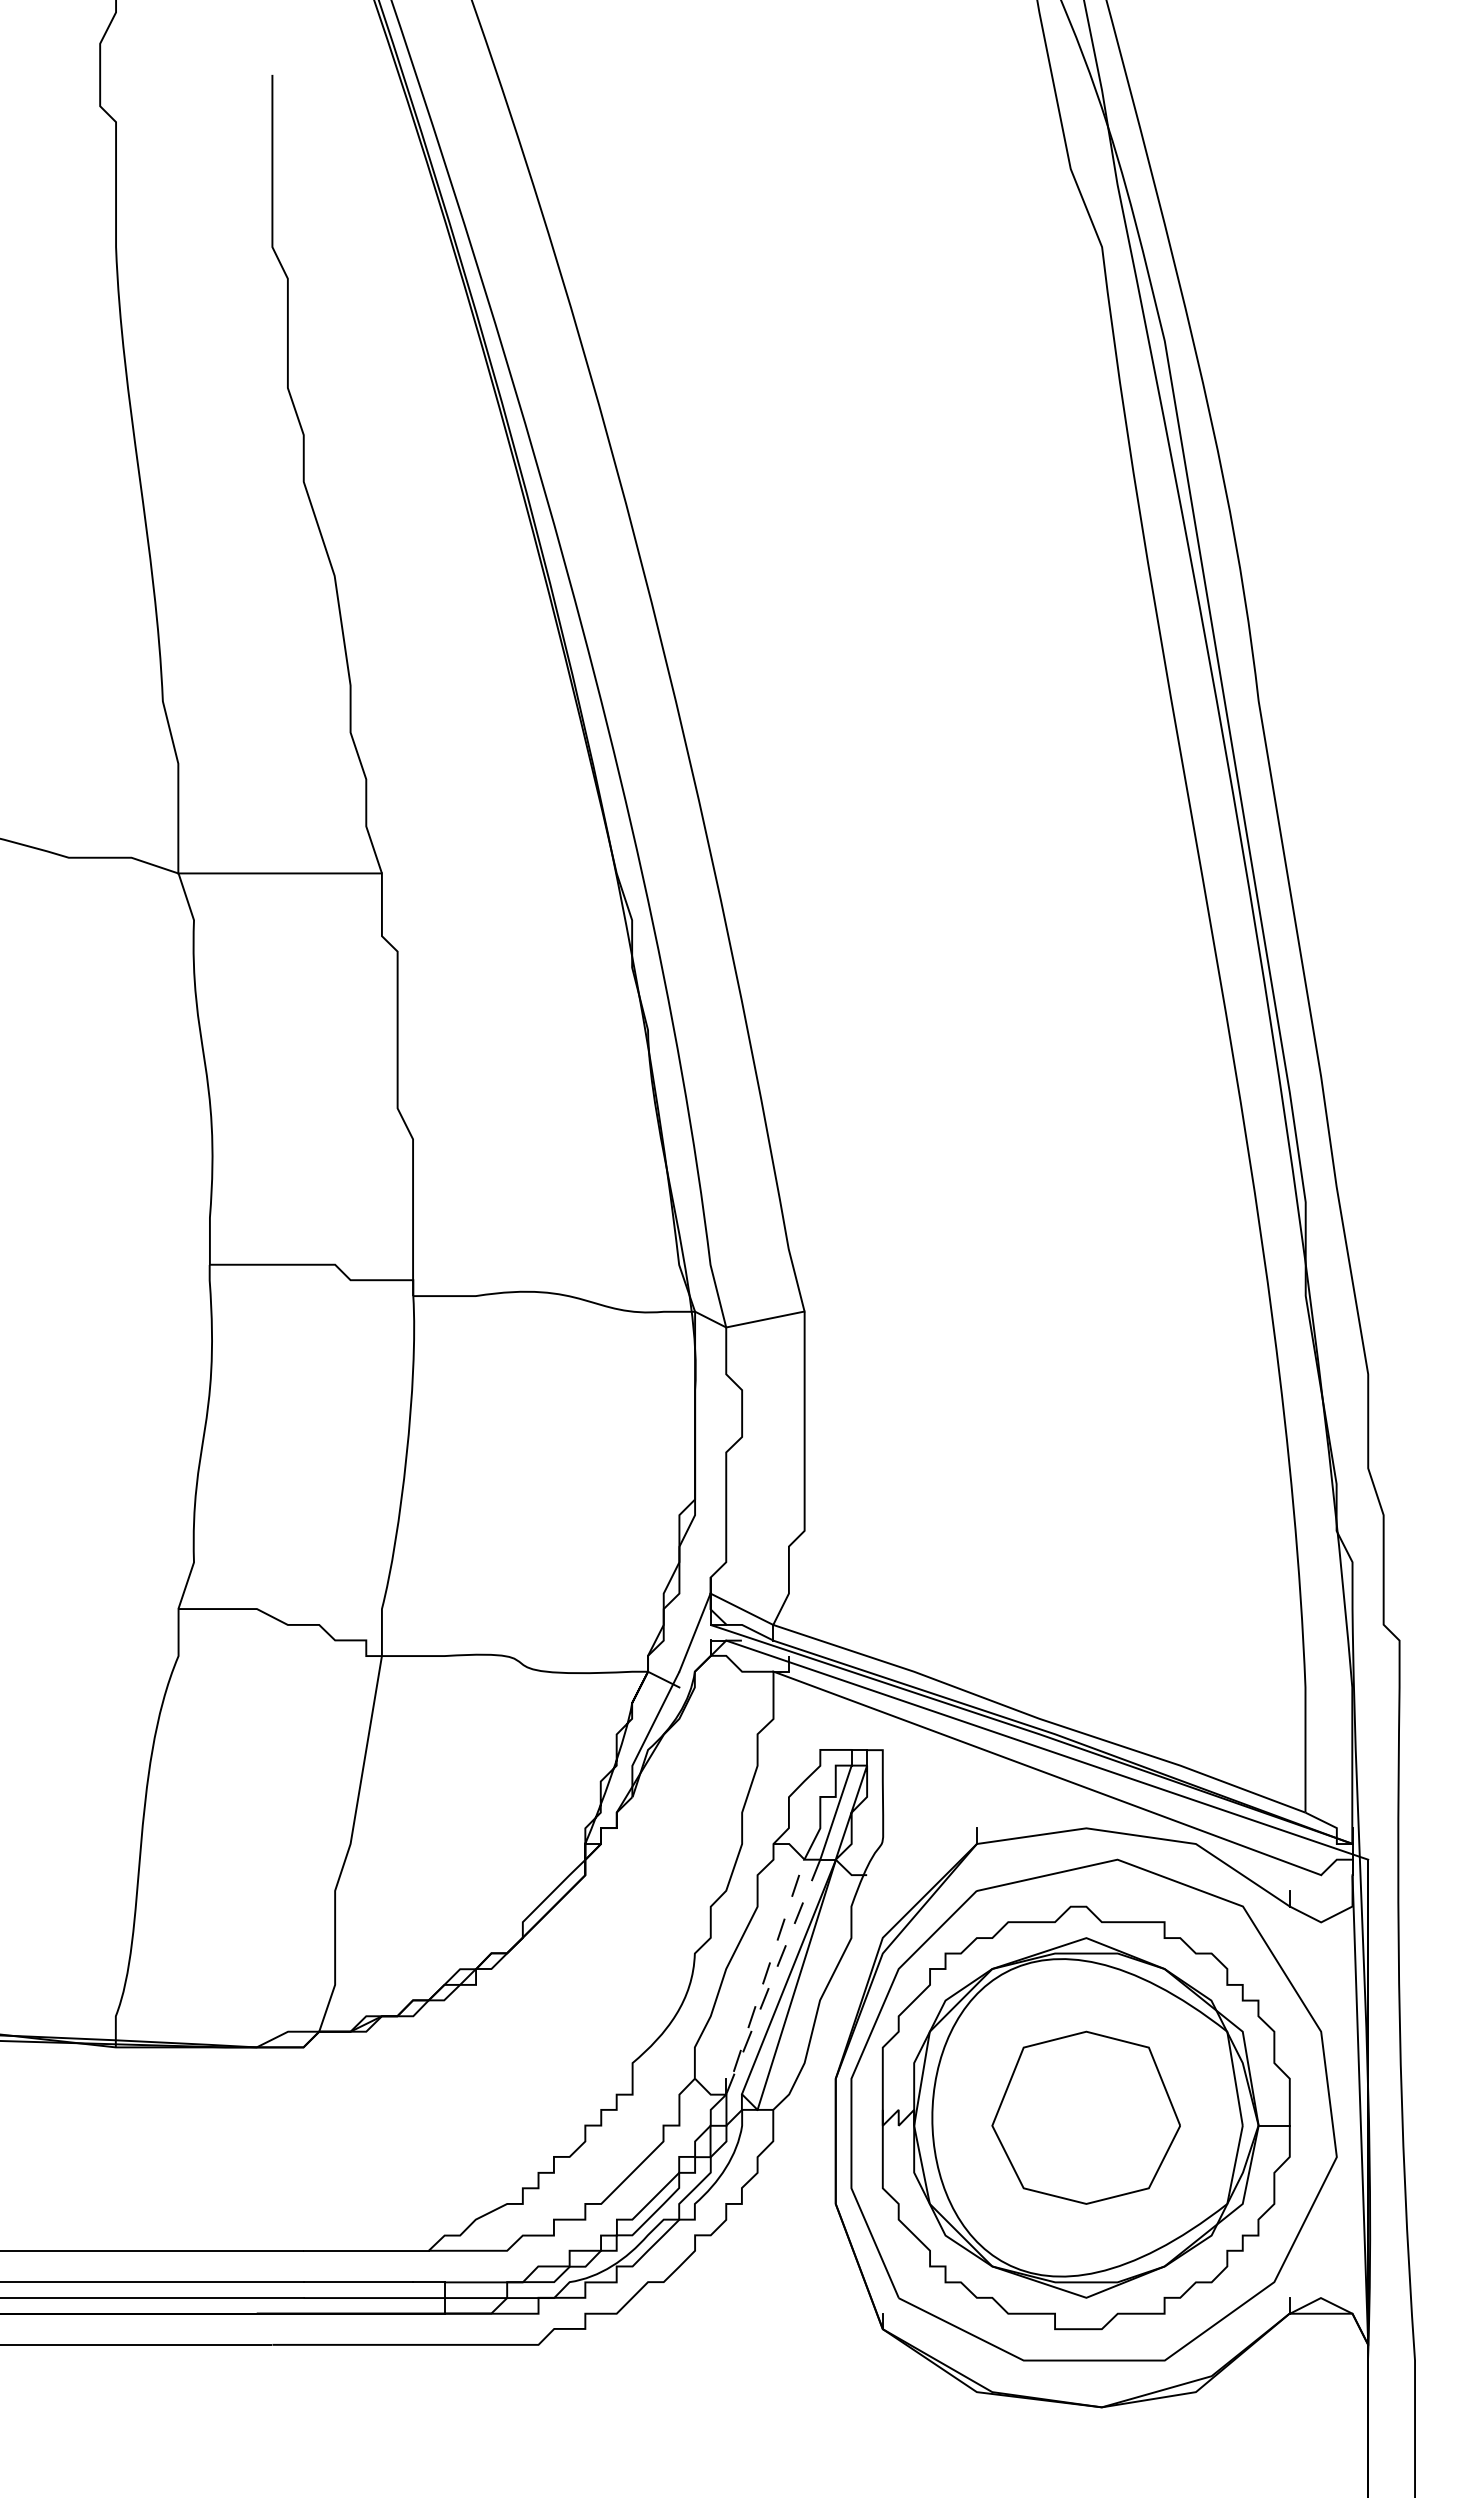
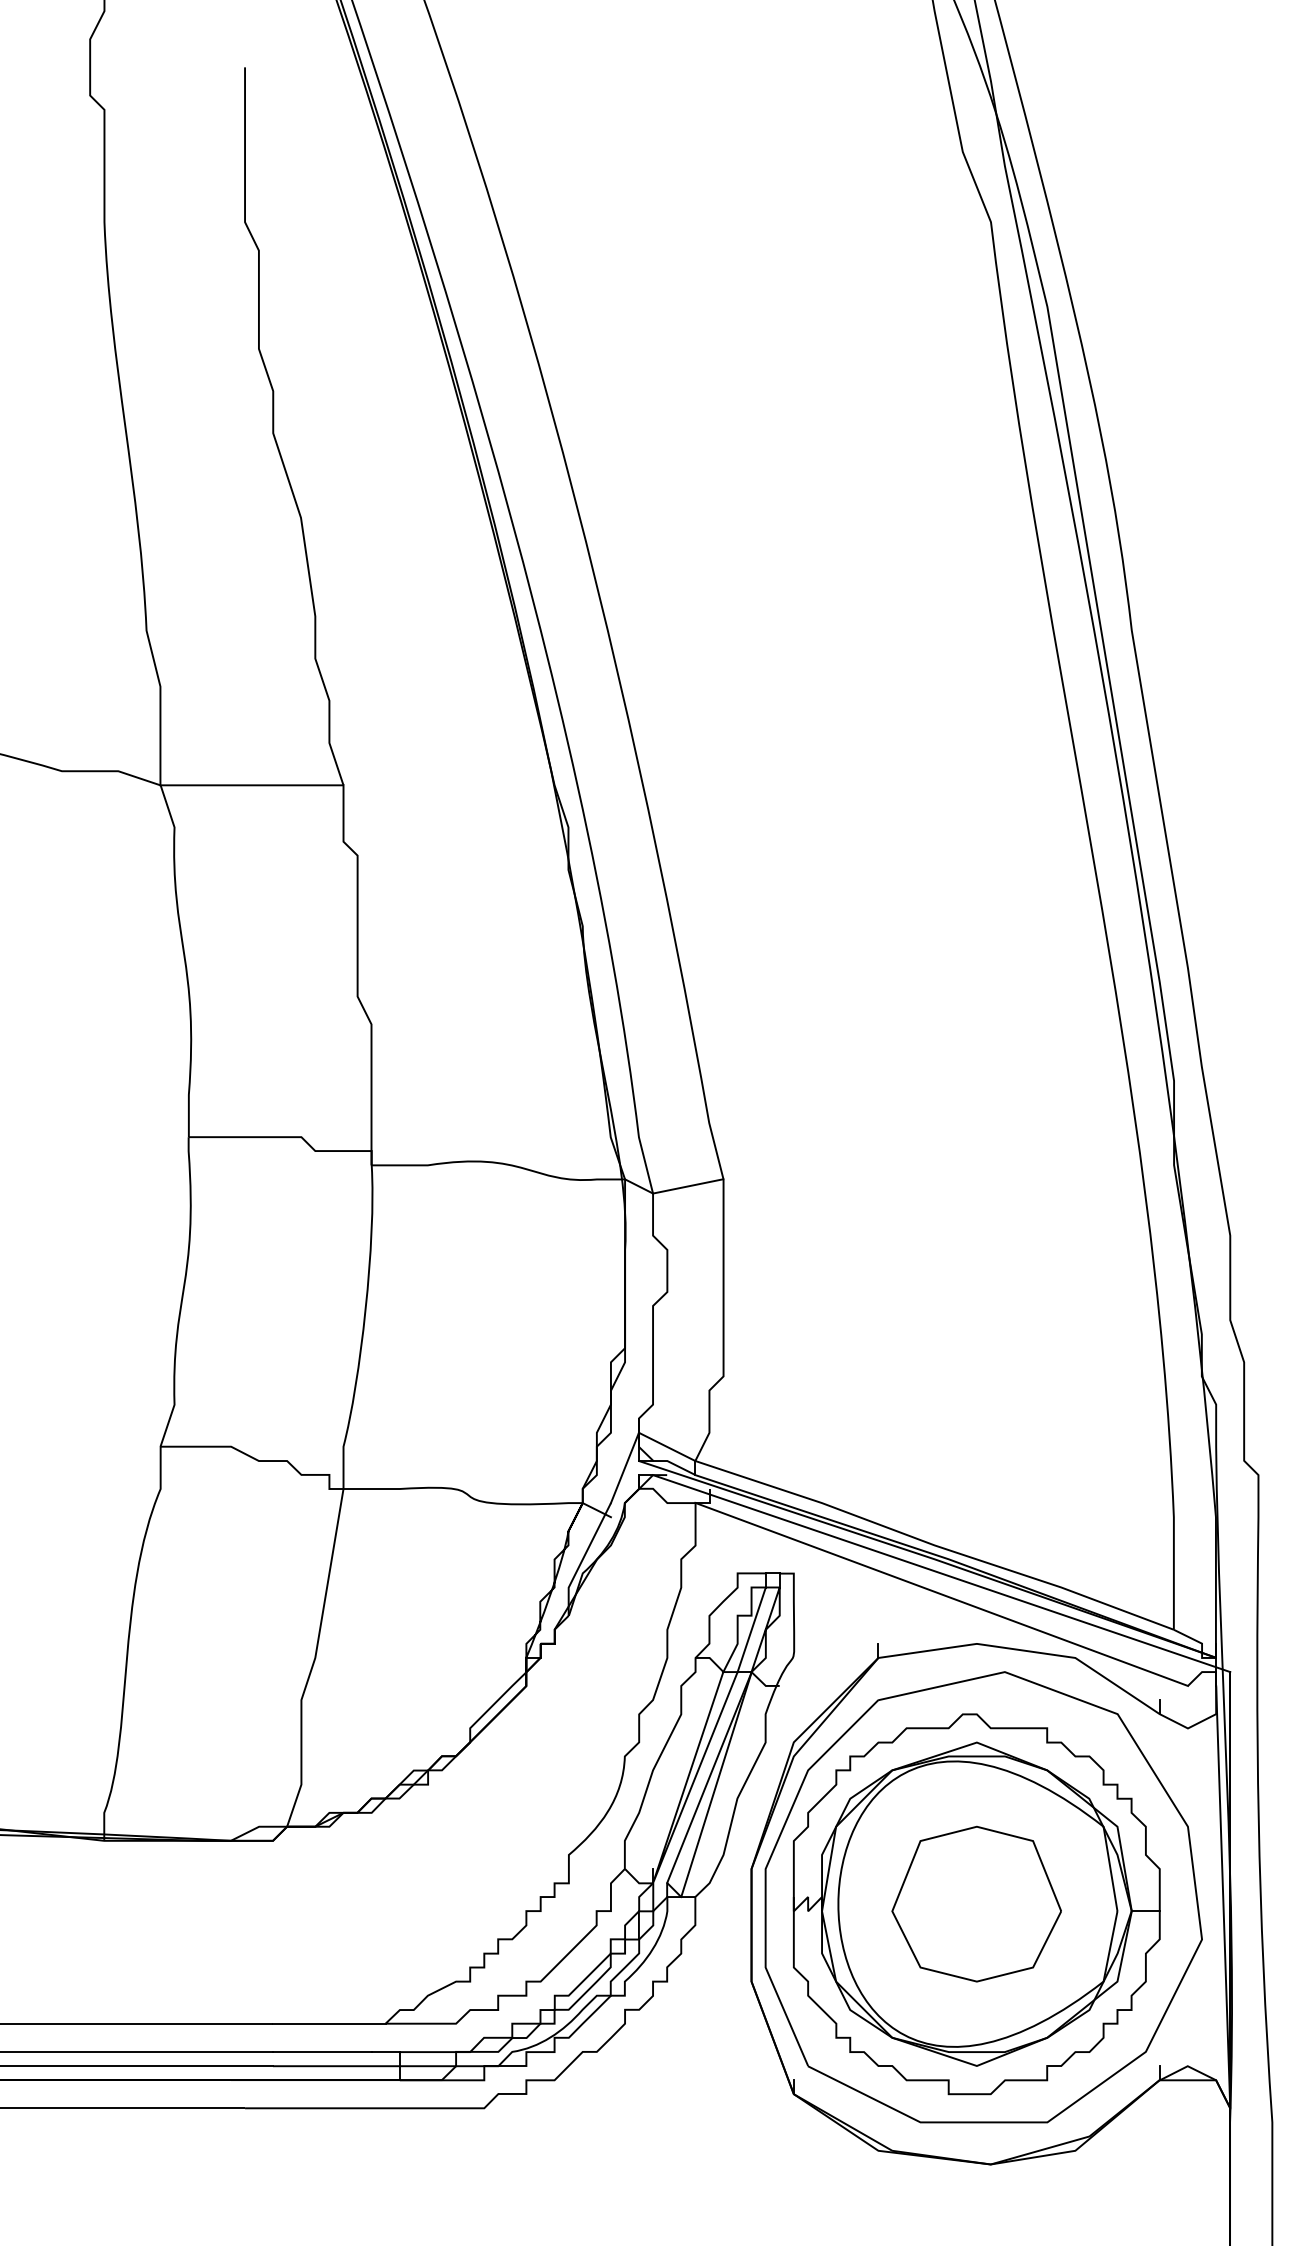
line: (726, 2092) -> (653, 1881), dashed -> solid

